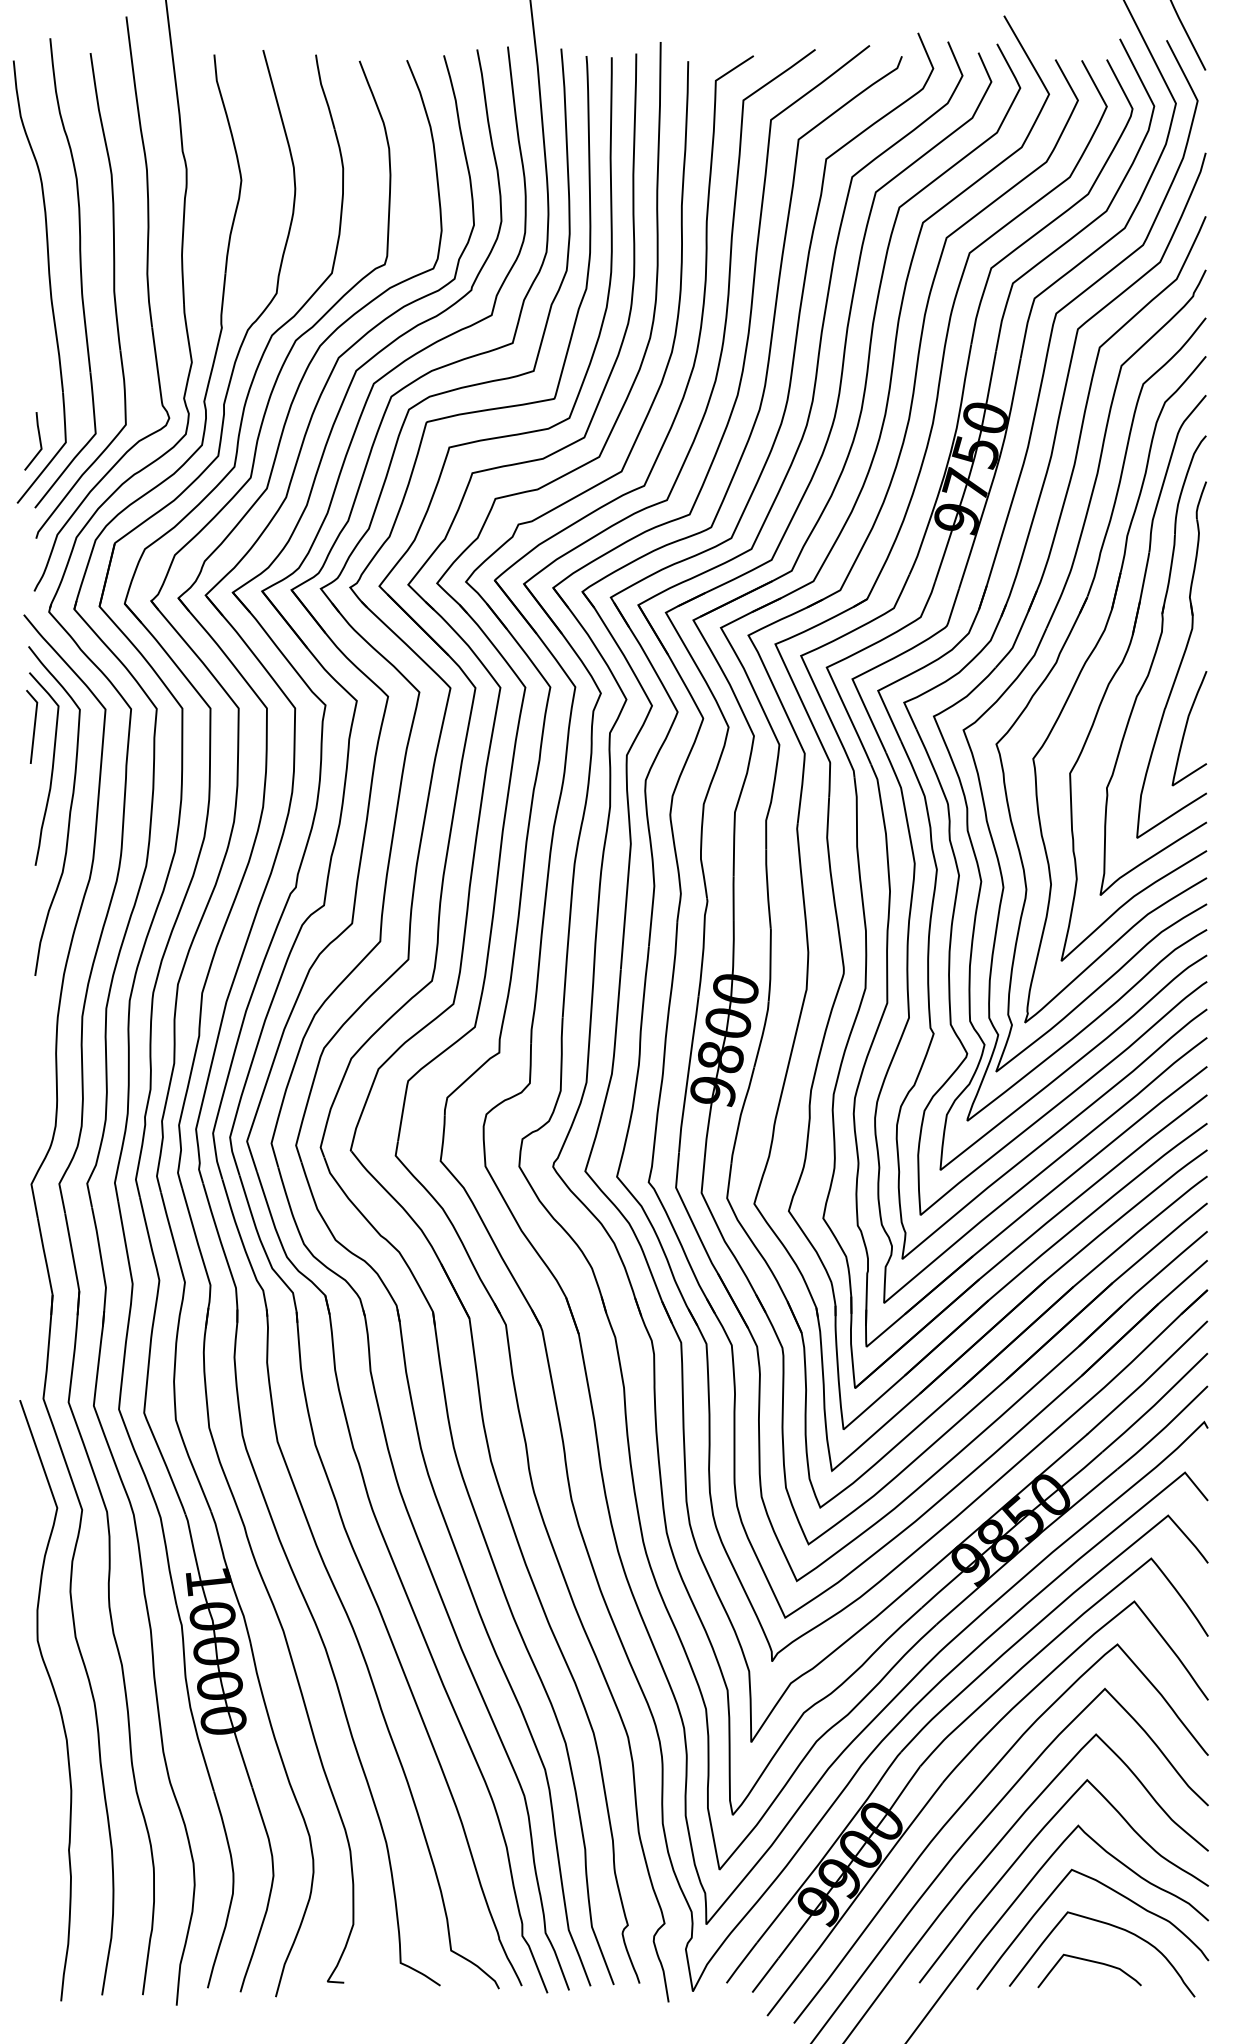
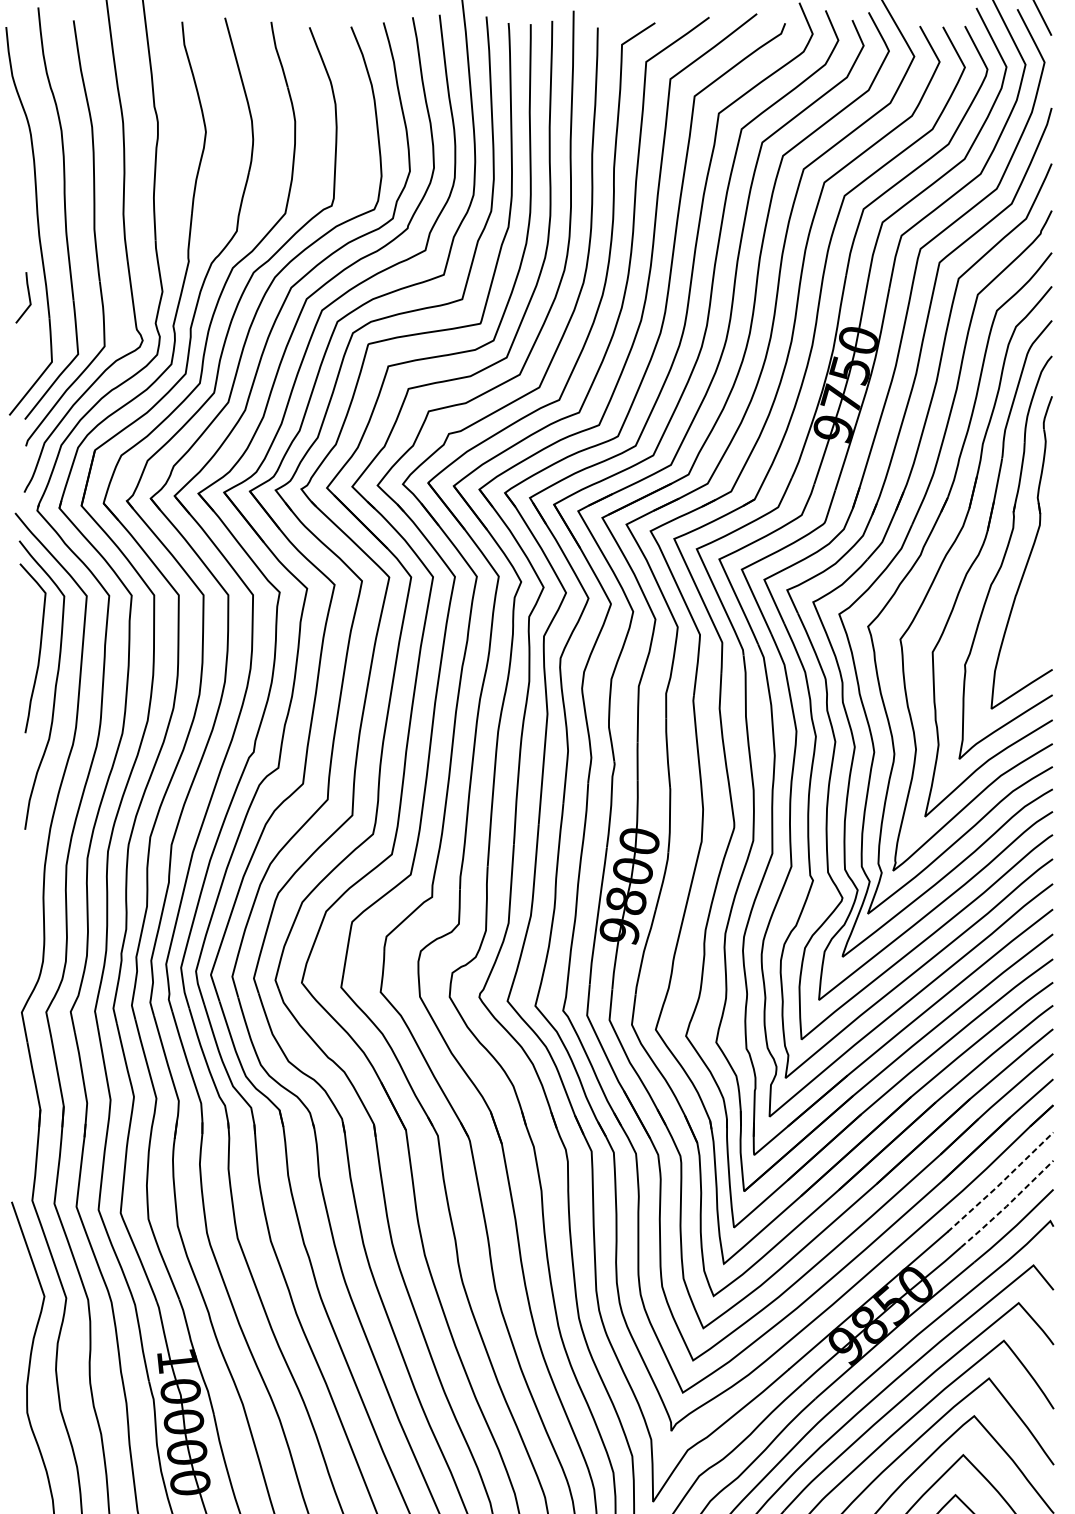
line: (39, 441) -> (28, 297), moved
line: (33, 726) -> (23, 611), removed
curve: (1186, 728) -> (1034, 612), removed
line: (1147, 1379) -> (1000, 1183), solid -> dashed
line: (1155, 1404) -> (1007, 1205), solid -> dashed

